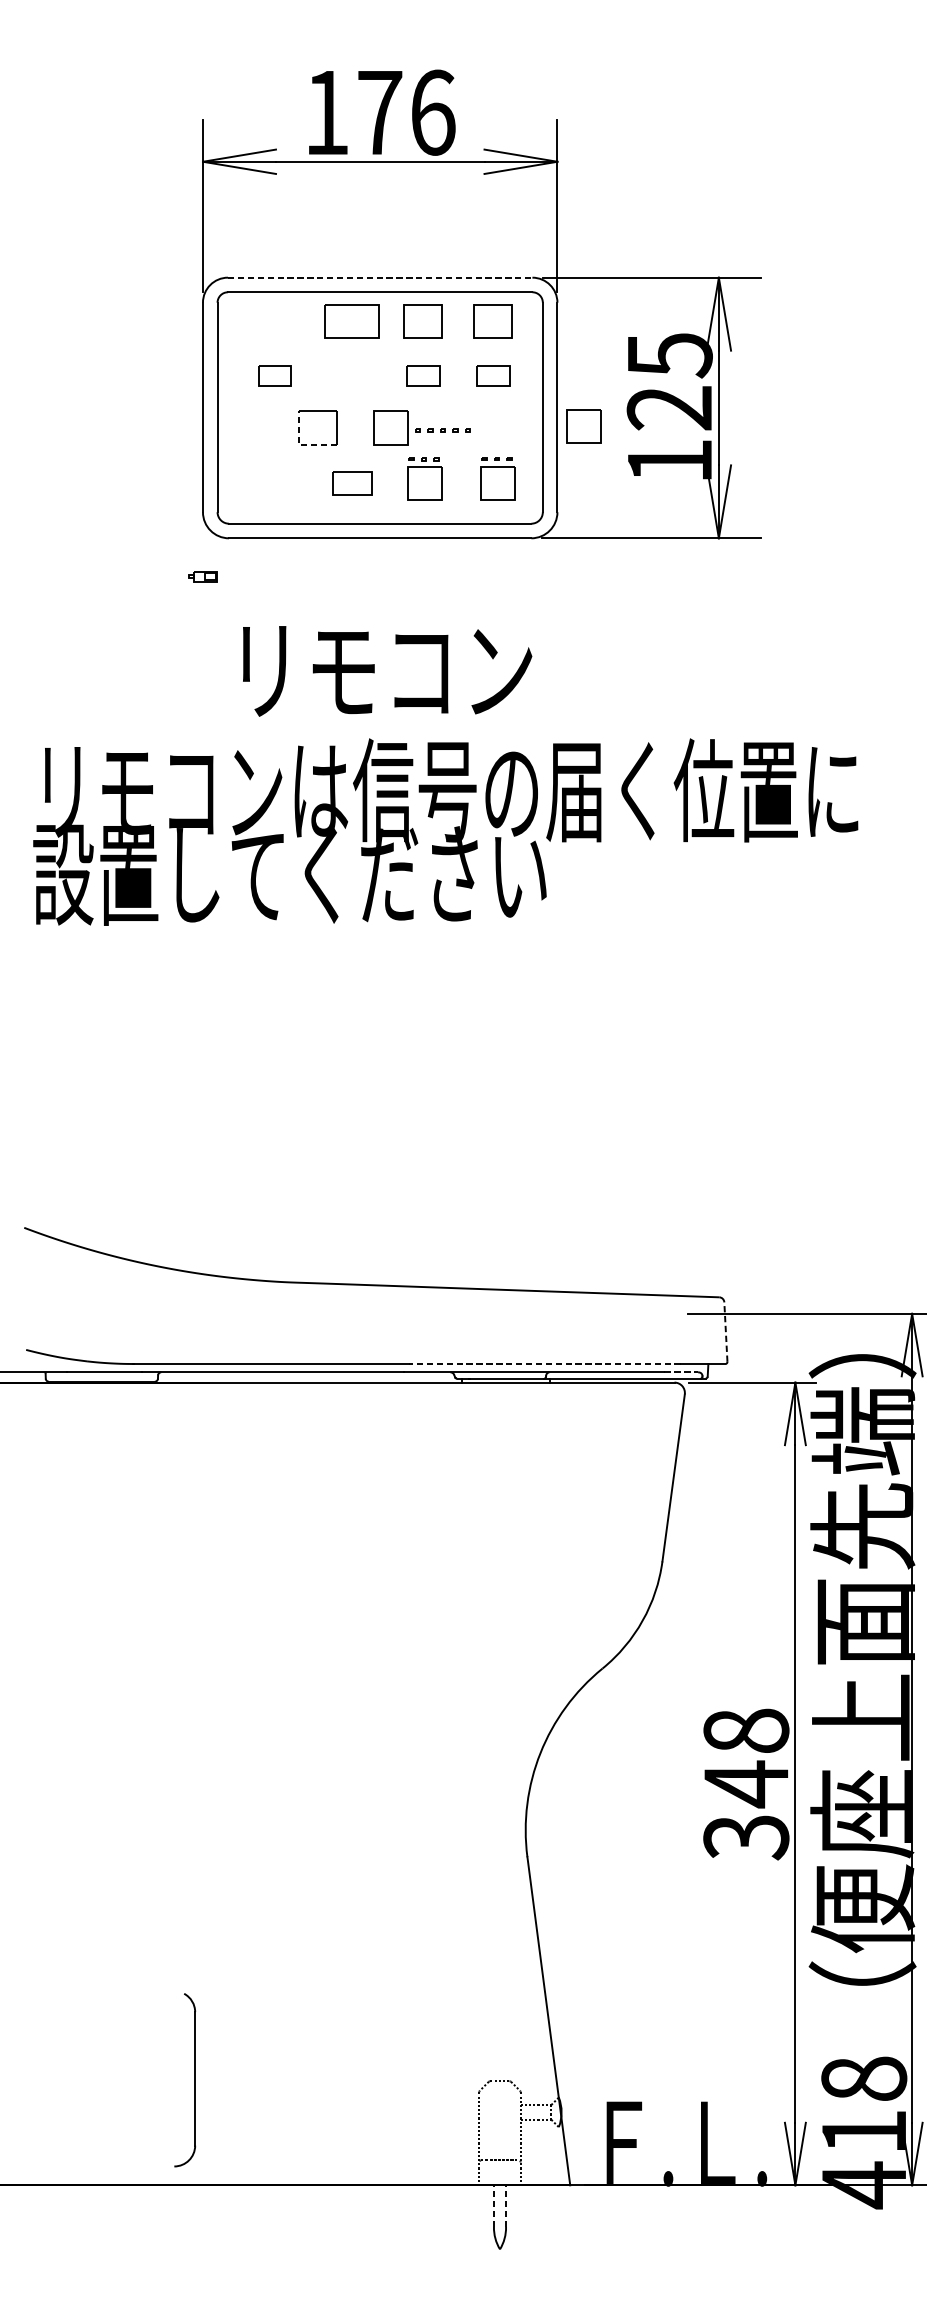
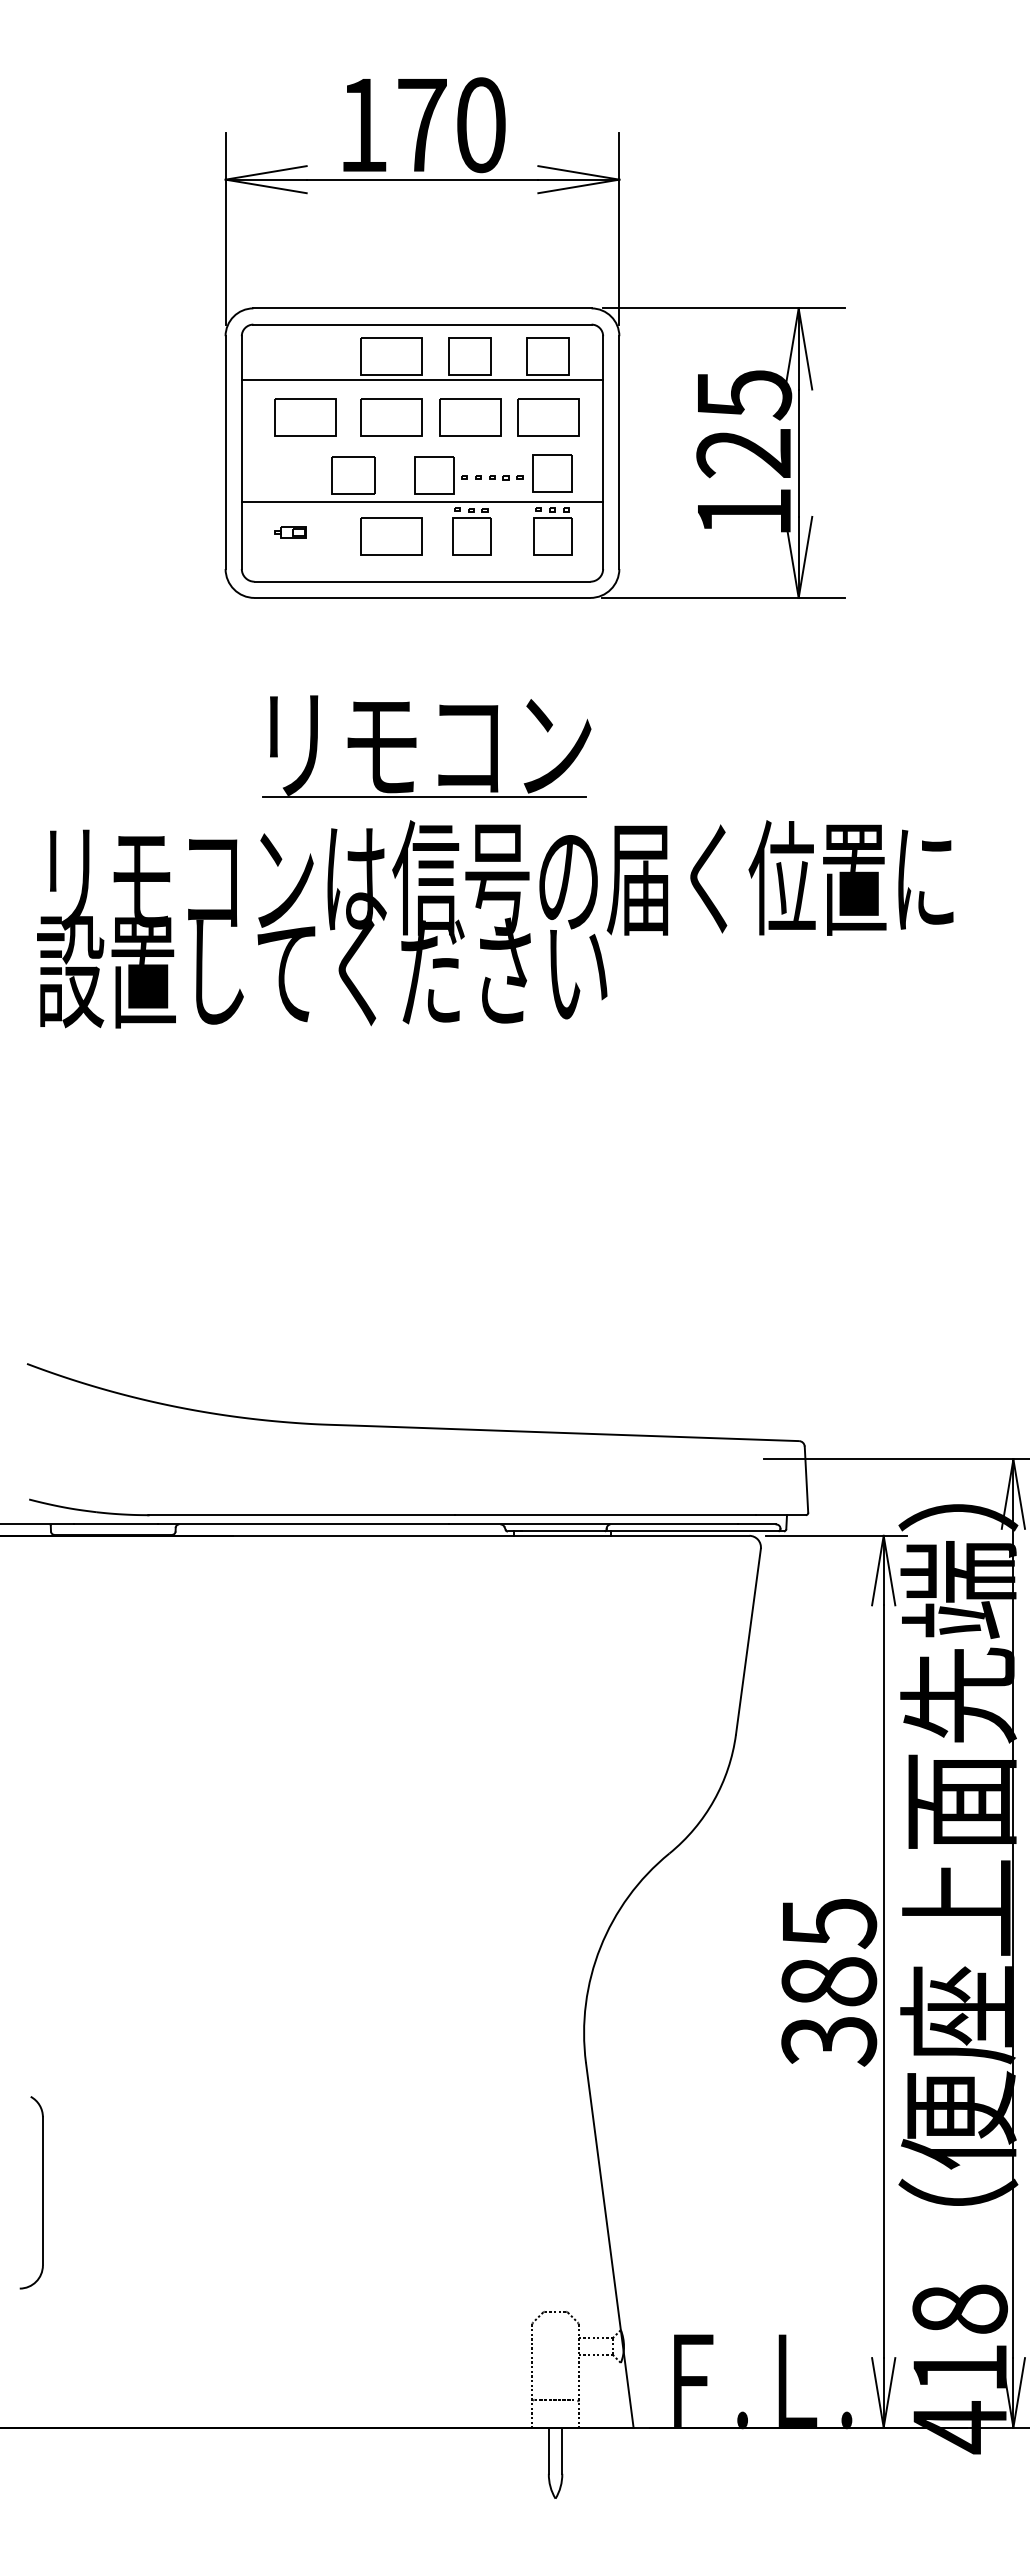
text: (433, 113) -> (481, 125), 176 -> 170
line: (380, 277) -> (422, 308), dashed -> solid
line: (380, 342) -> (422, 380), added
part: (274, 375) -> (305, 417), size x1.67
part: (352, 375) -> (391, 417), added
part: (423, 375) -> (470, 417), size x1.67
part: (493, 375) -> (548, 417), size x1.67
part: (583, 426) -> (552, 473), moved
line: (301, 444) -> (334, 493), dashed -> solid
line: (380, 451) -> (422, 501), added
part: (352, 482) -> (391, 536), size x1.43
part: (202, 576) -> (290, 532), moved
line: (381, 717) -> (423, 797), added
line: (725, 1331) -> (806, 1479), dashed -> solid
line: (544, 1364) -> (605, 1515), dashed -> solid
line: (680, 1372) -> (756, 1524), dashed -> solid
text: (746, 1758) -> (829, 1953), 348 -> 385
part: (194, 2079) -> (42, 2192), moved
line: (493, 2205) -> (548, 2450), dashed -> solid
line: (506, 2205) -> (562, 2450), dashed -> solid

